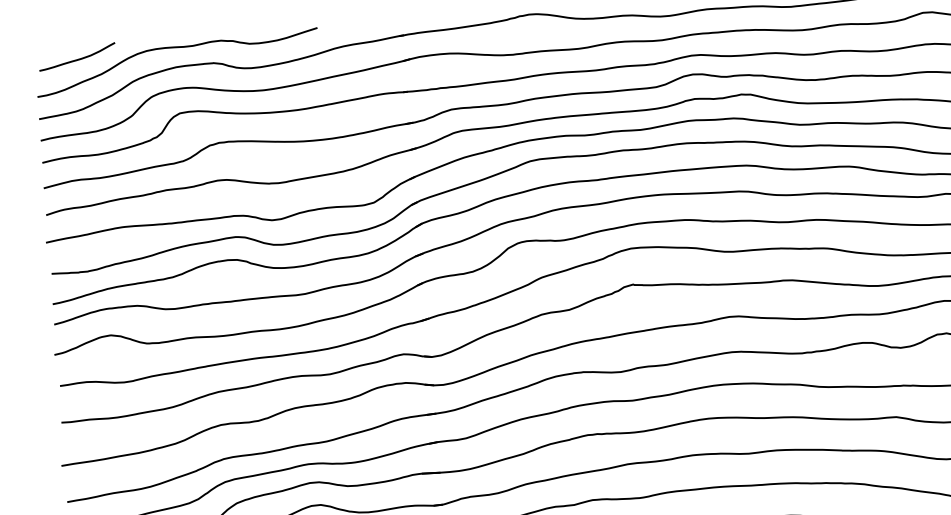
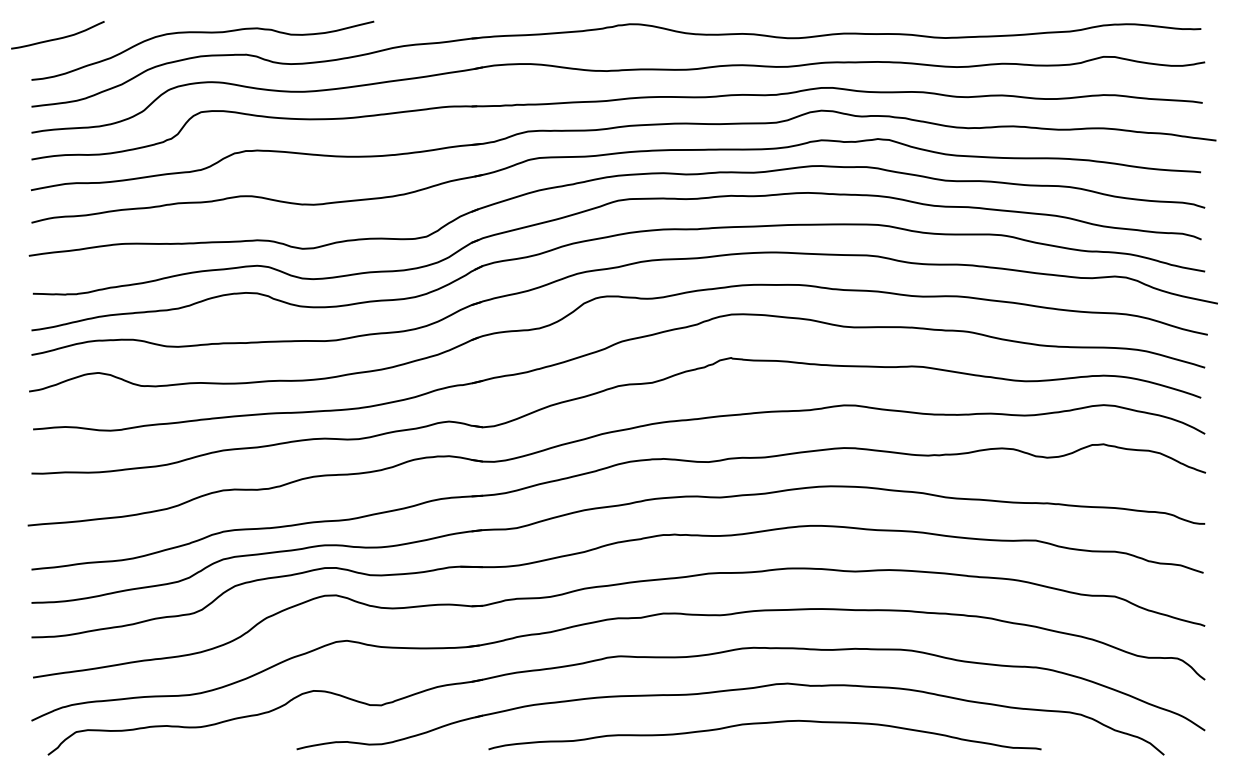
curve: (77, 58) -> (58, 37), moved

